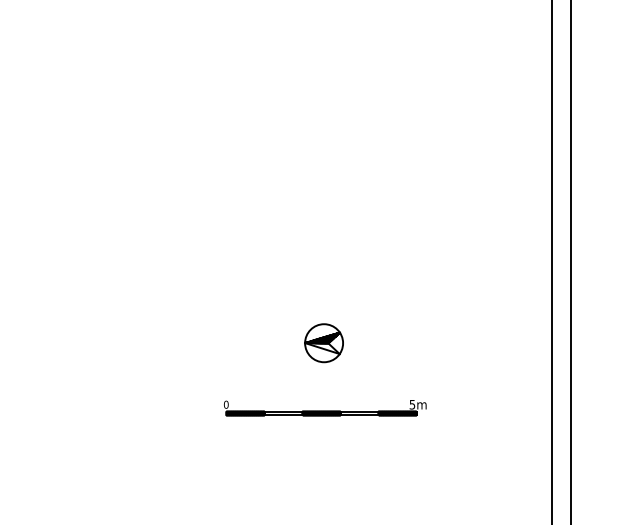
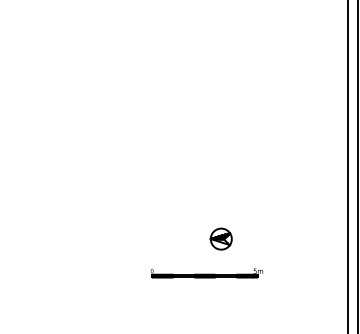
part: (324, 408) -> (206, 273), moved

